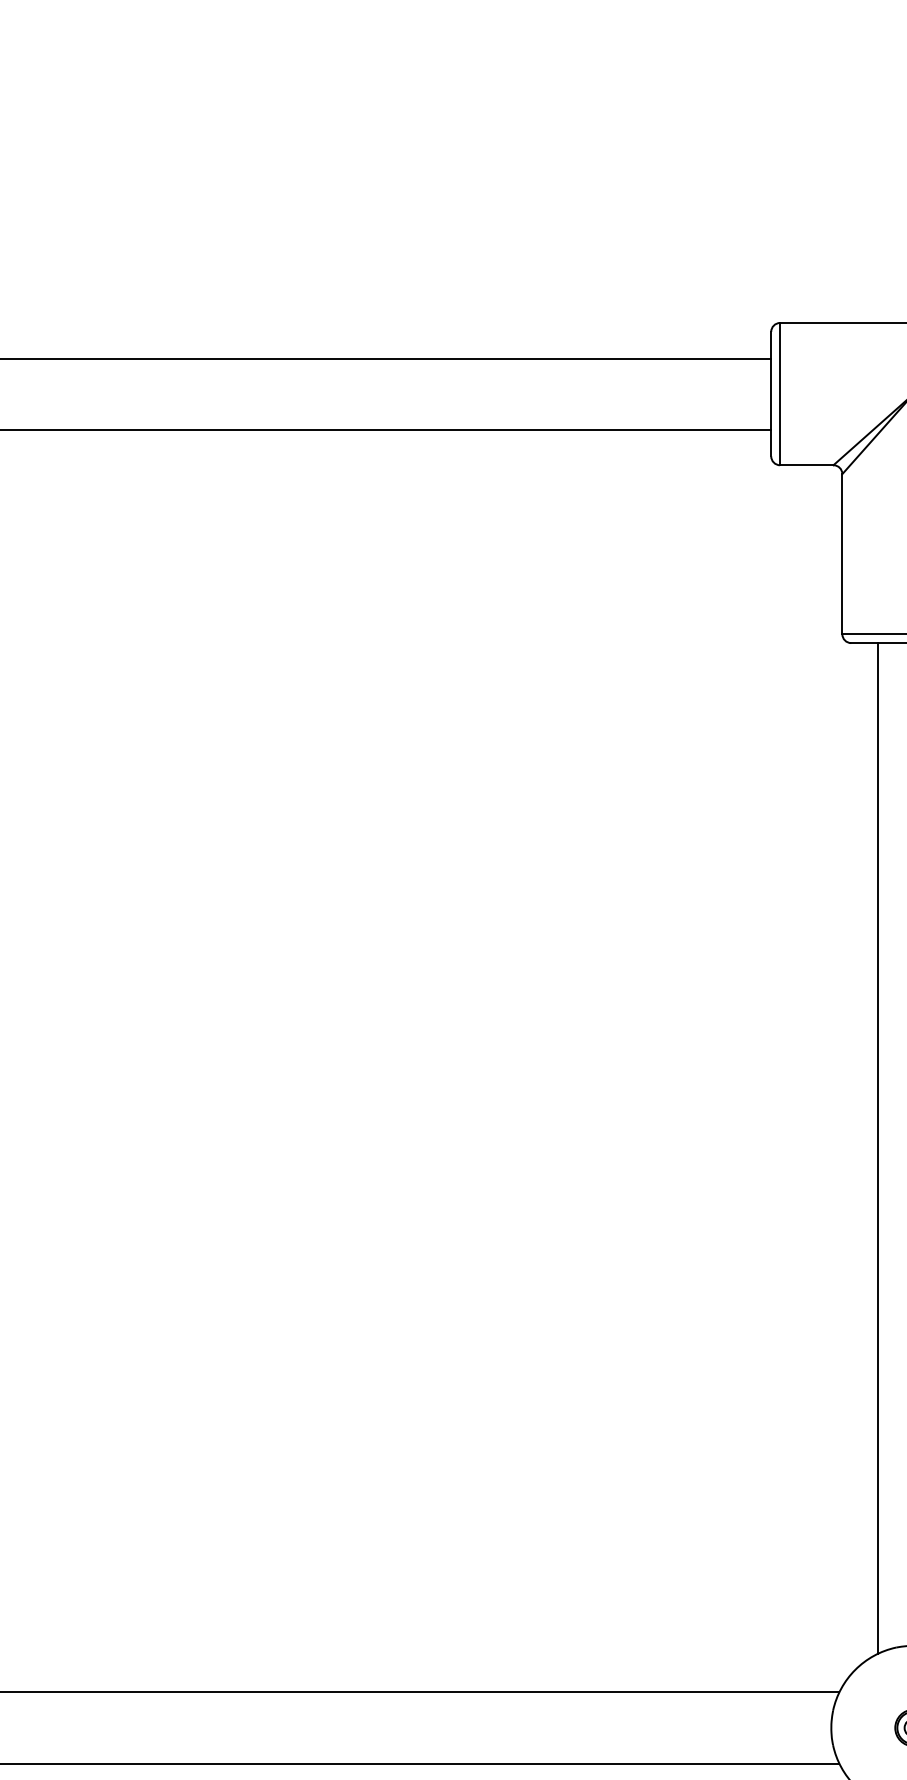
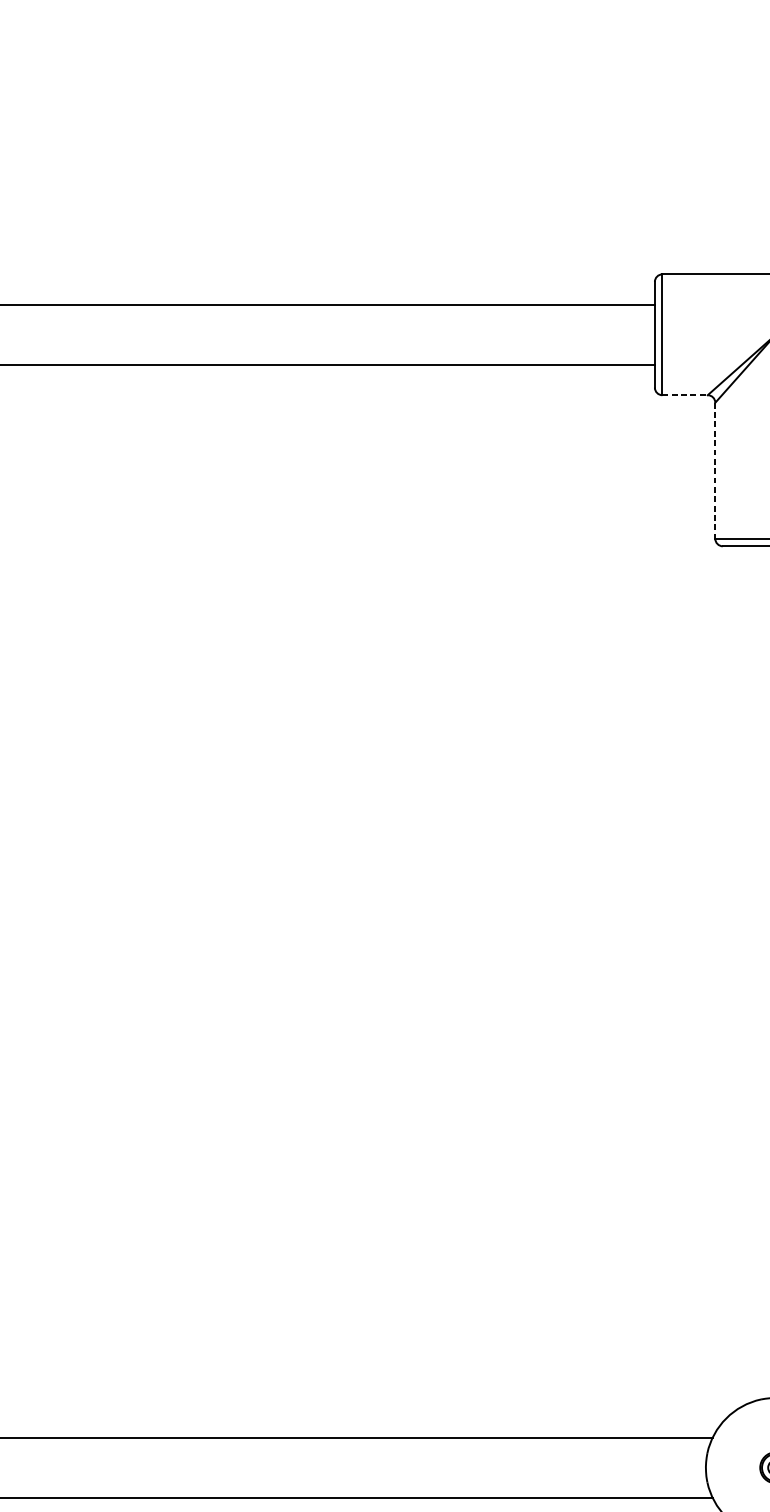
line: (806, 465) -> (684, 395), solid -> dashed
line: (842, 554) -> (715, 471), solid -> dashed
line: (877, 1148) -> (745, 975), removed

